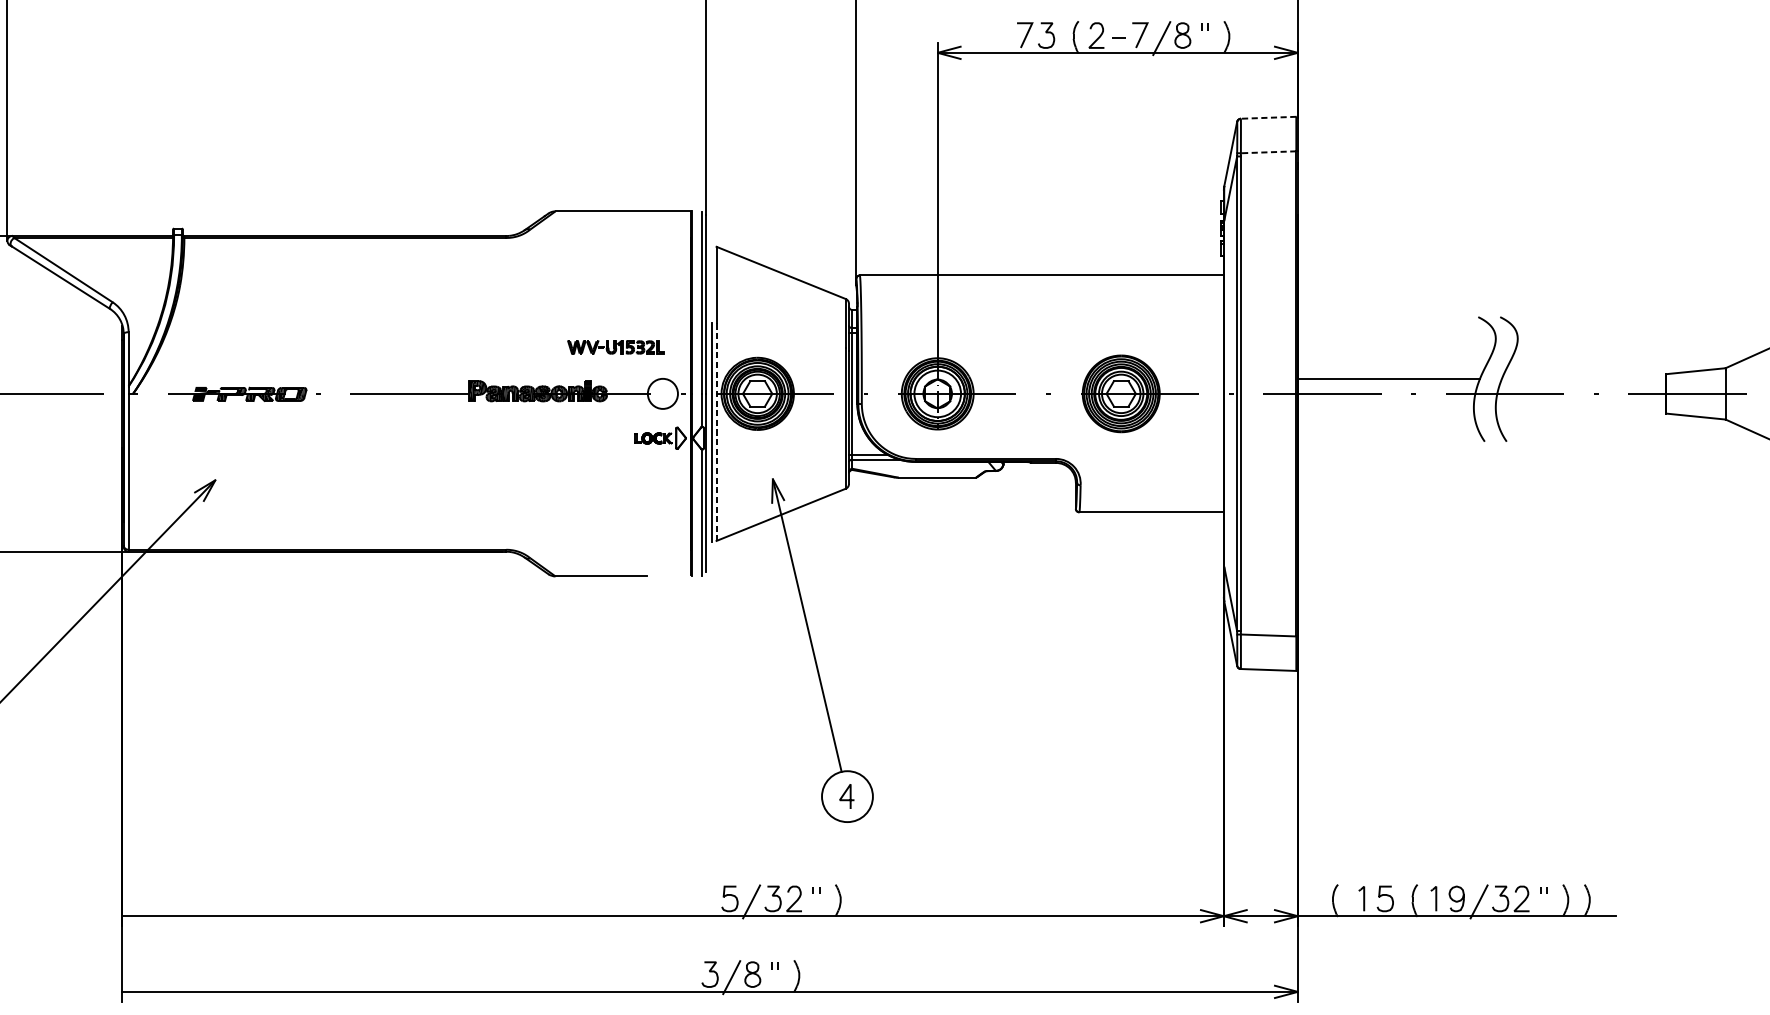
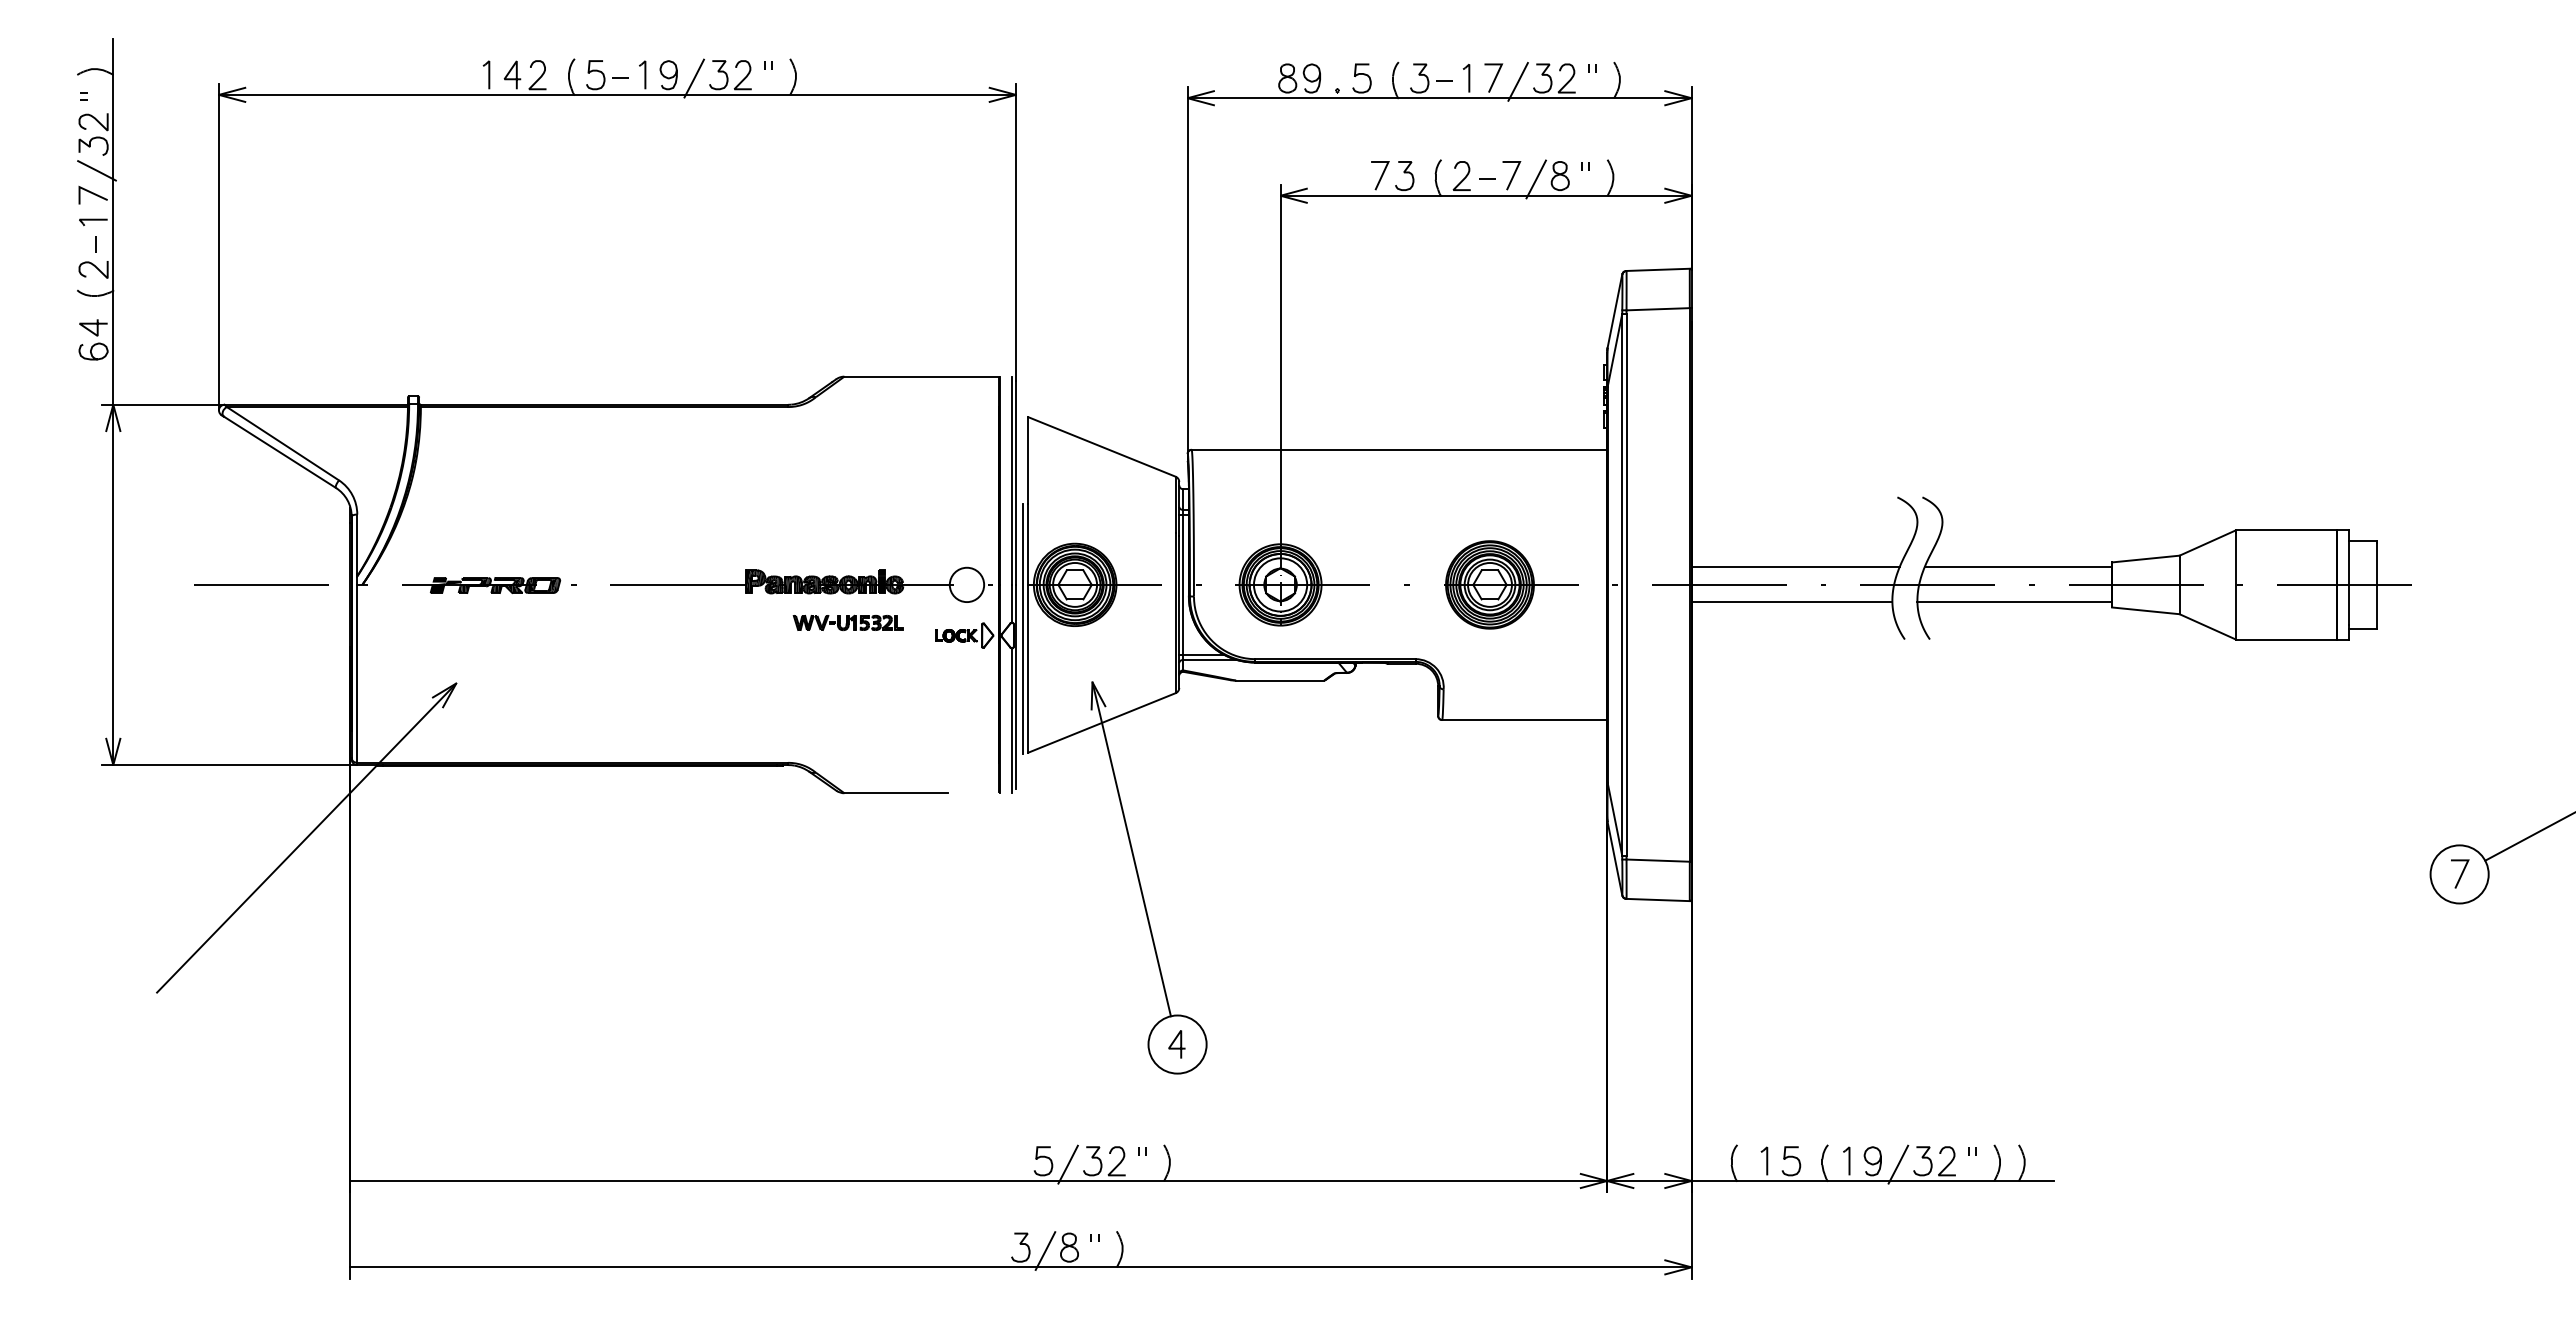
line: (1268, 117) -> (1658, 269), dashed -> solid
line: (1268, 152) -> (1658, 309), dashed -> solid
part: (615, 347) -> (847, 622), moved
line: (1584, 378) -> (2018, 567), added
line: (1385, 409) -> (1791, 602), added
line: (1580, 409) -> (2014, 602), added
line: (716, 432) -> (1028, 629), dashed -> solid

